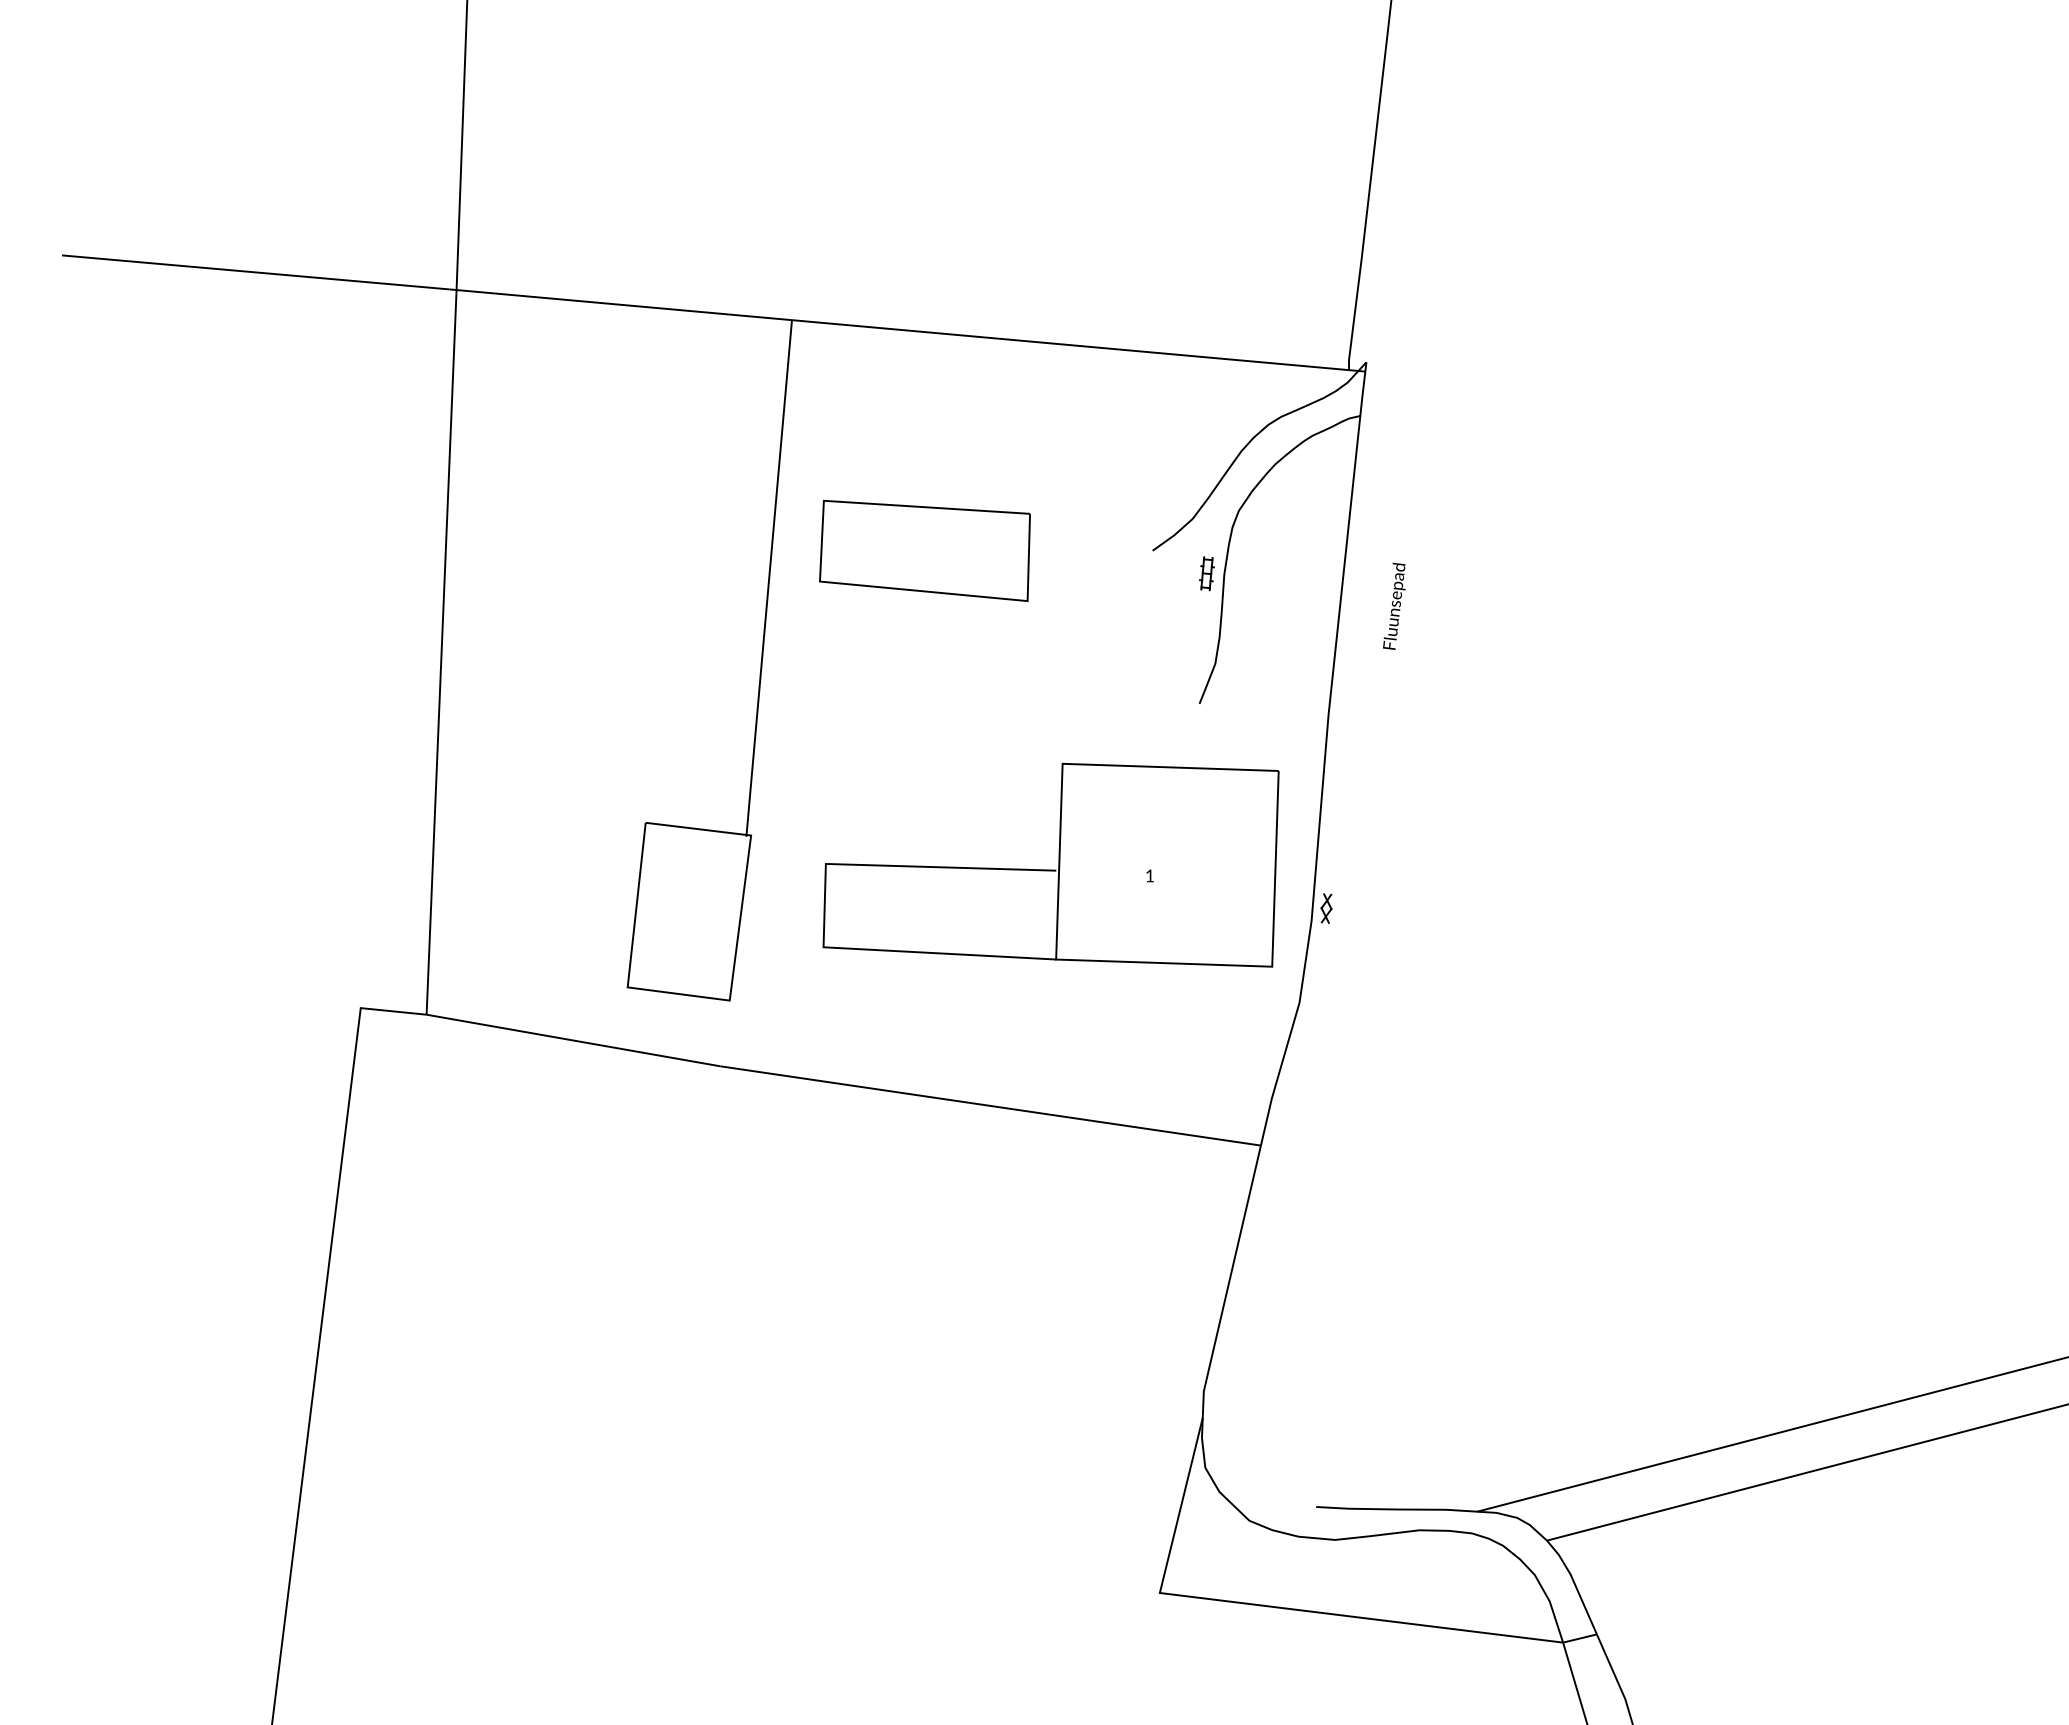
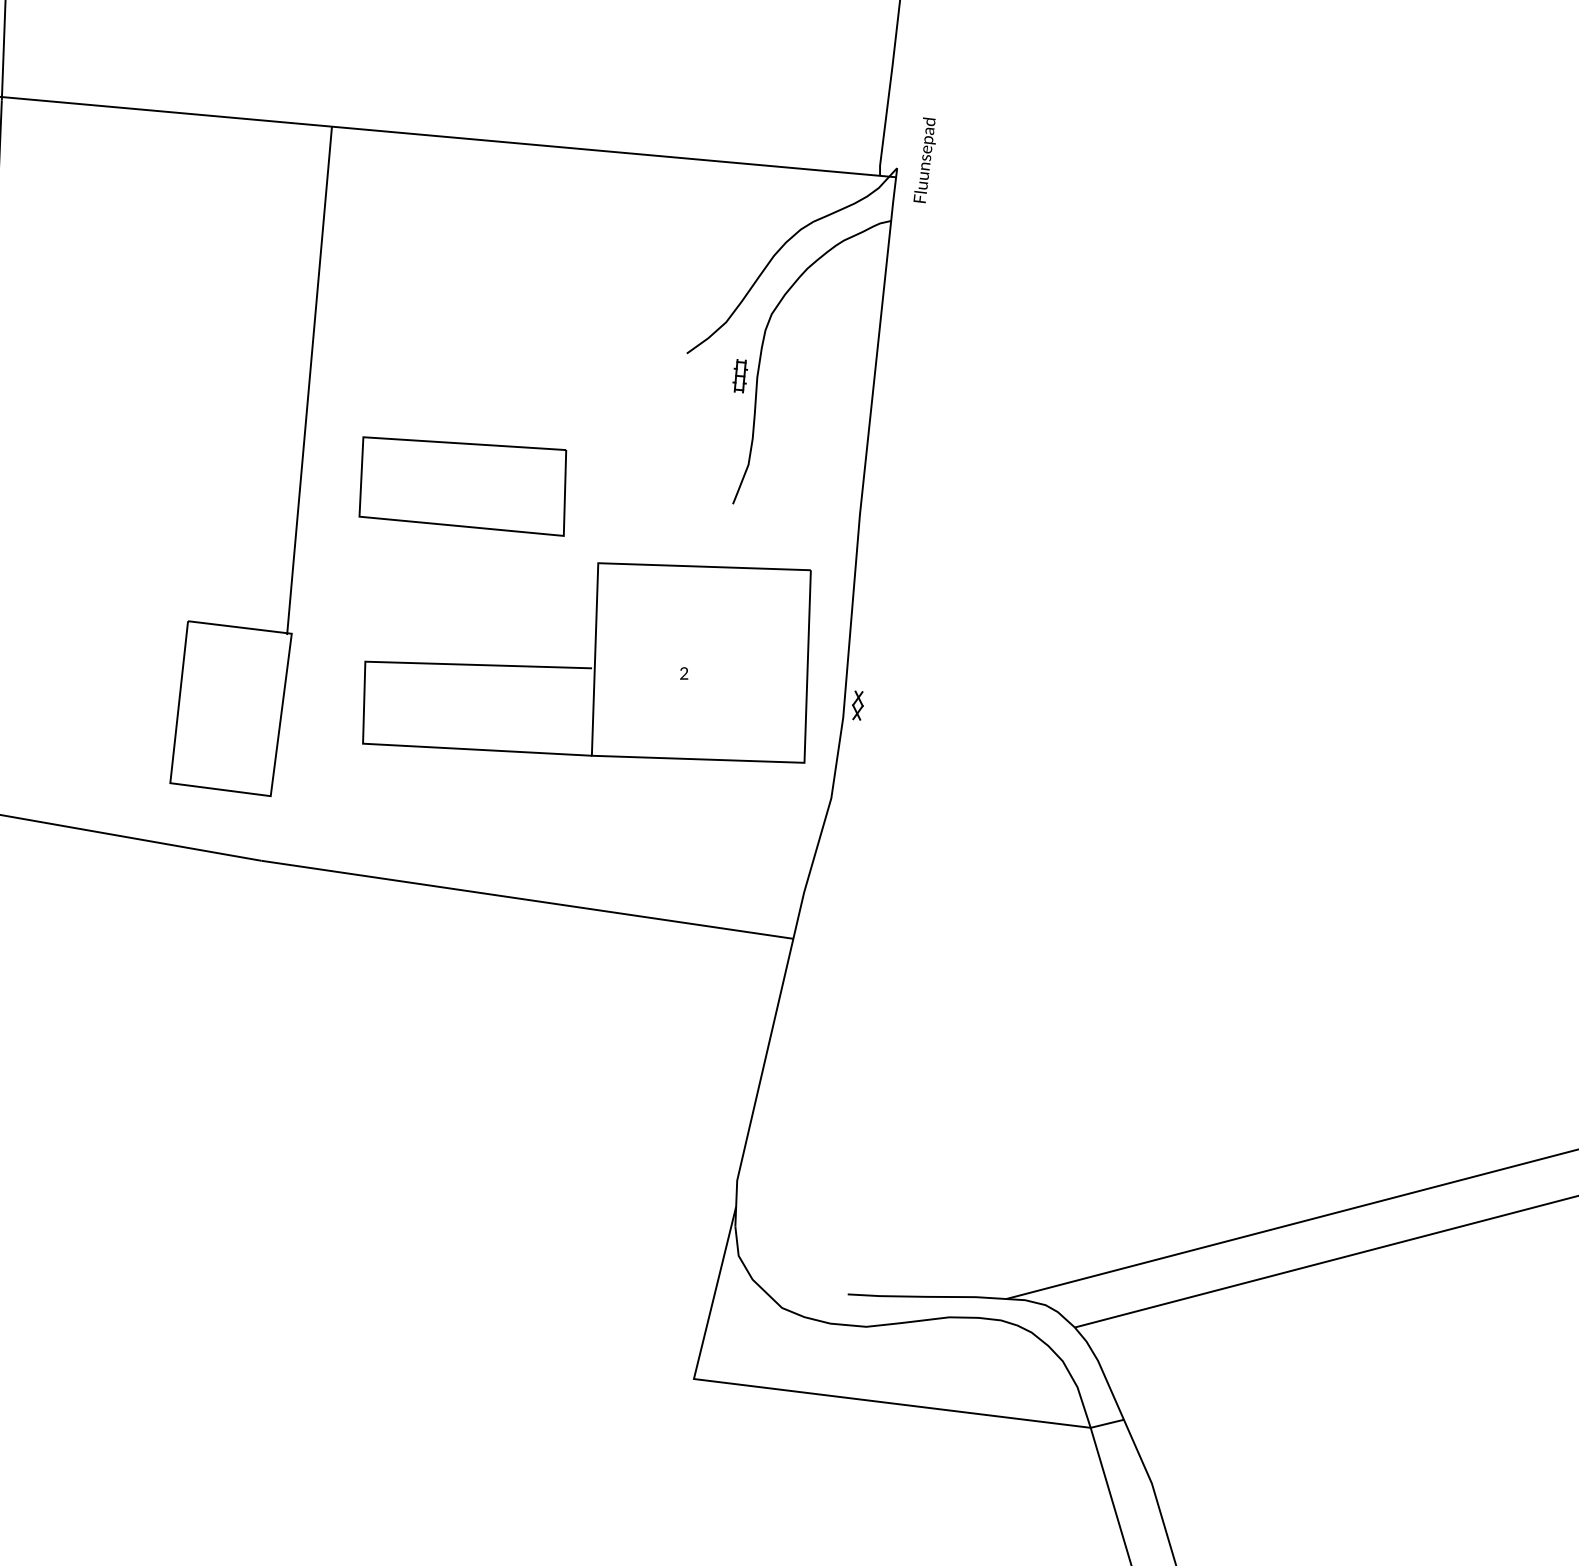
part: (924, 550) -> (462, 486), moved
text: (1394, 605) -> (924, 159), moved
text: (1149, 875) -> (683, 673), 1 -> 2

